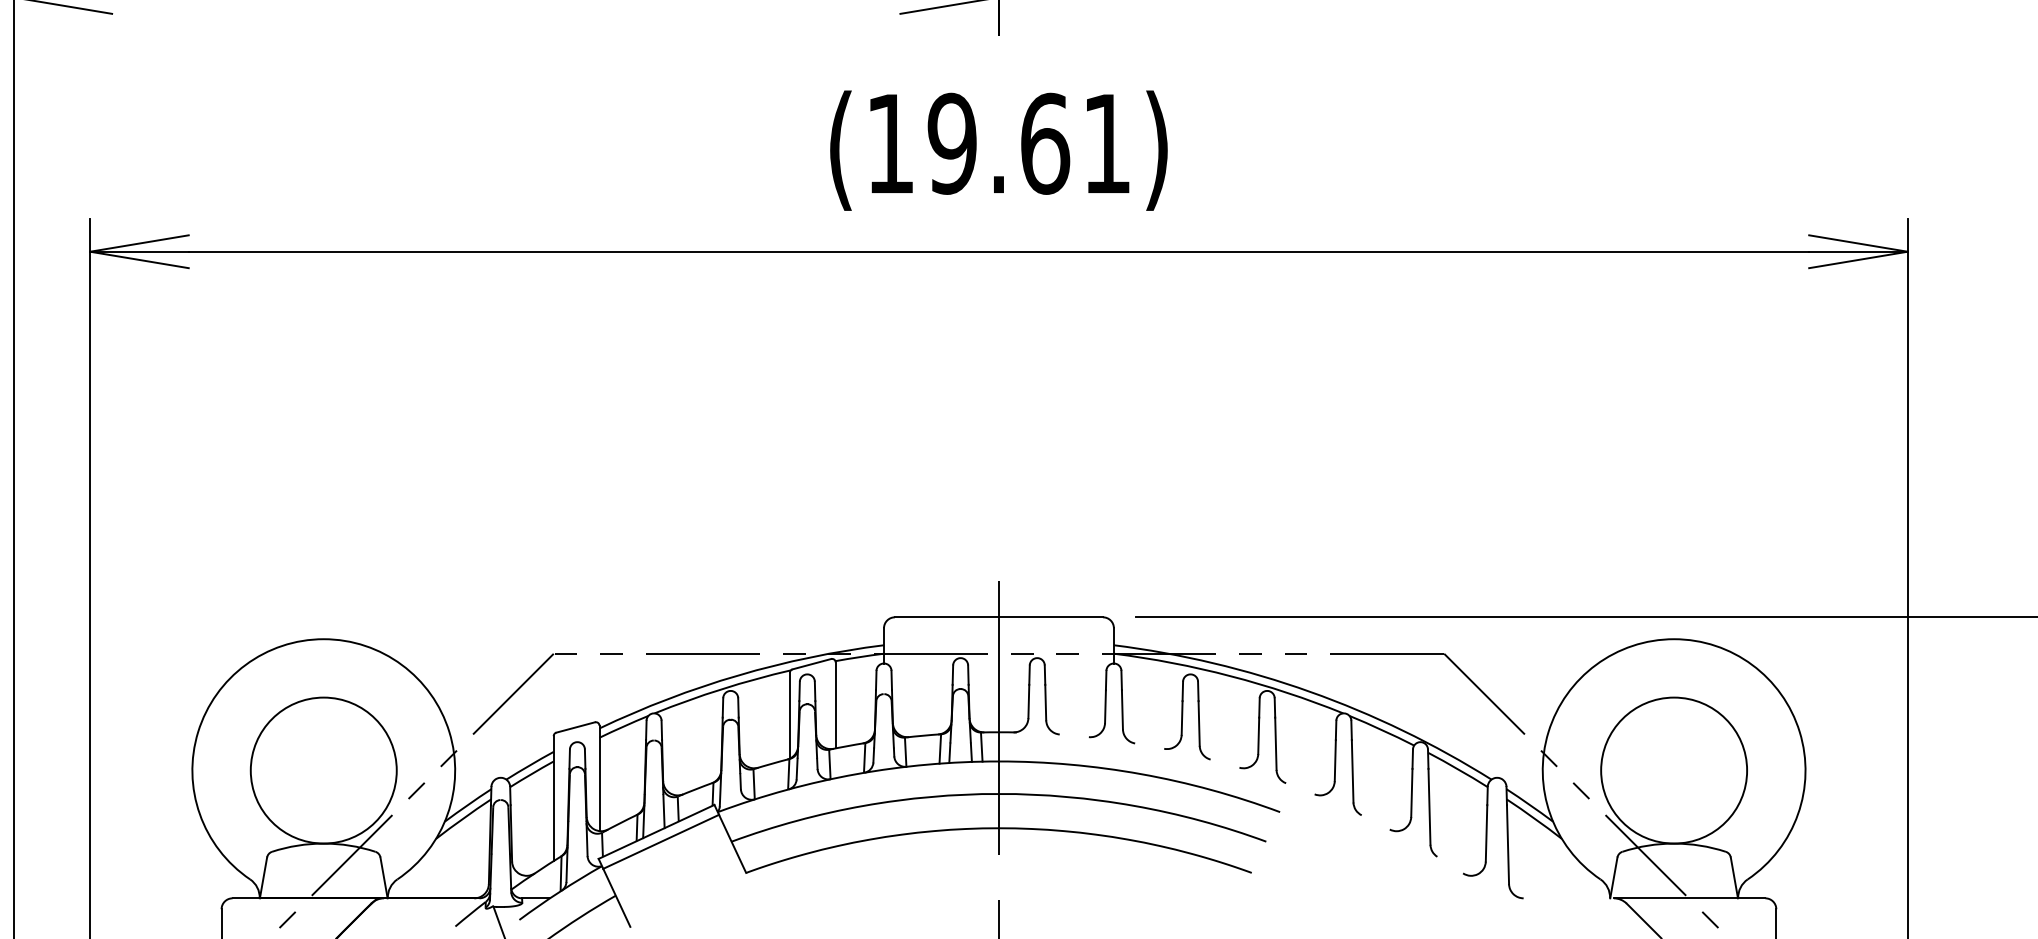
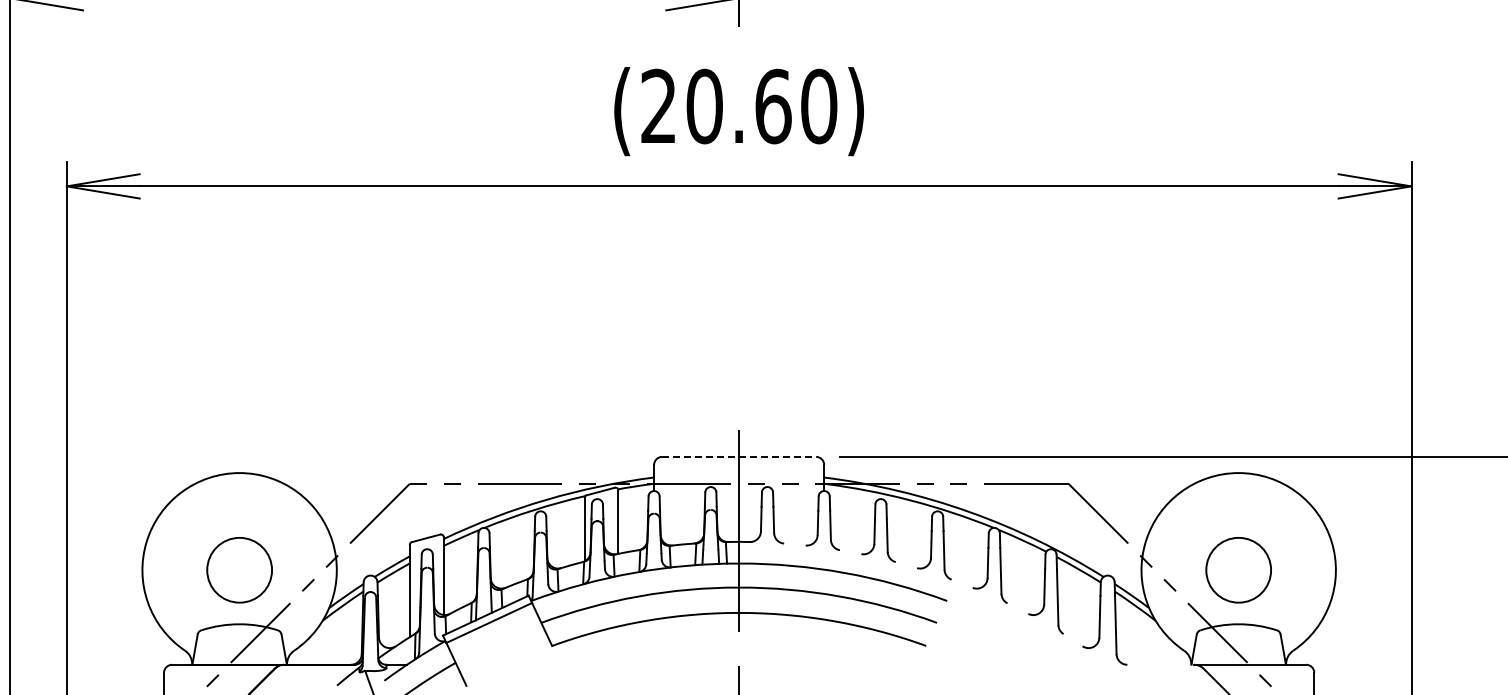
text: (999, 143) -> (739, 106), (19.61) -> (20.60)
line: (999, 616) -> (739, 456), solid -> dashed
circle: (323, 770) -> (239, 570), size x0.6
circle: (1673, 770) -> (1238, 570), size x0.6

